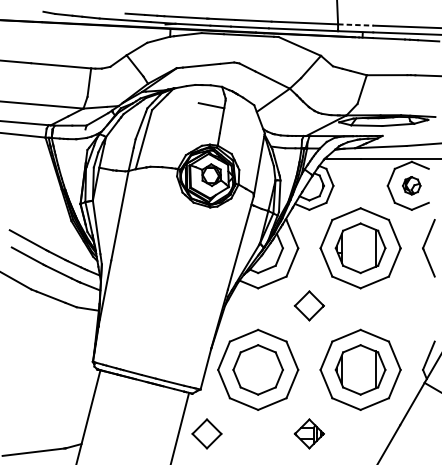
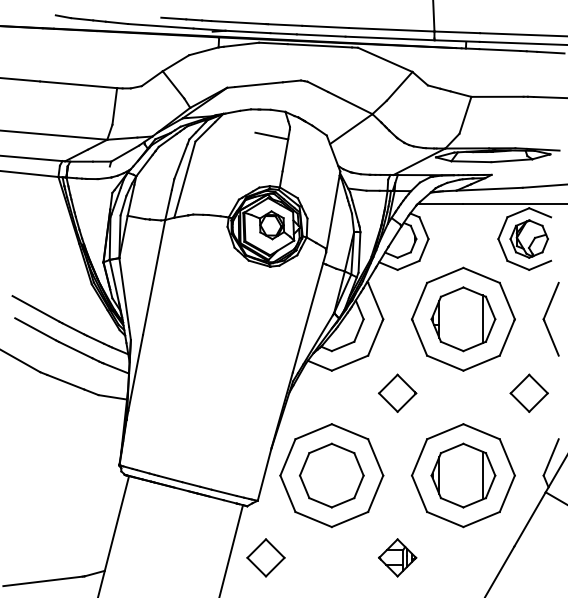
line: (356, 25) -> (457, 32), dashed -> solid
part: (411, 185) -> (528, 238), size x1.67
part: (411, 305) -> (528, 392), added

